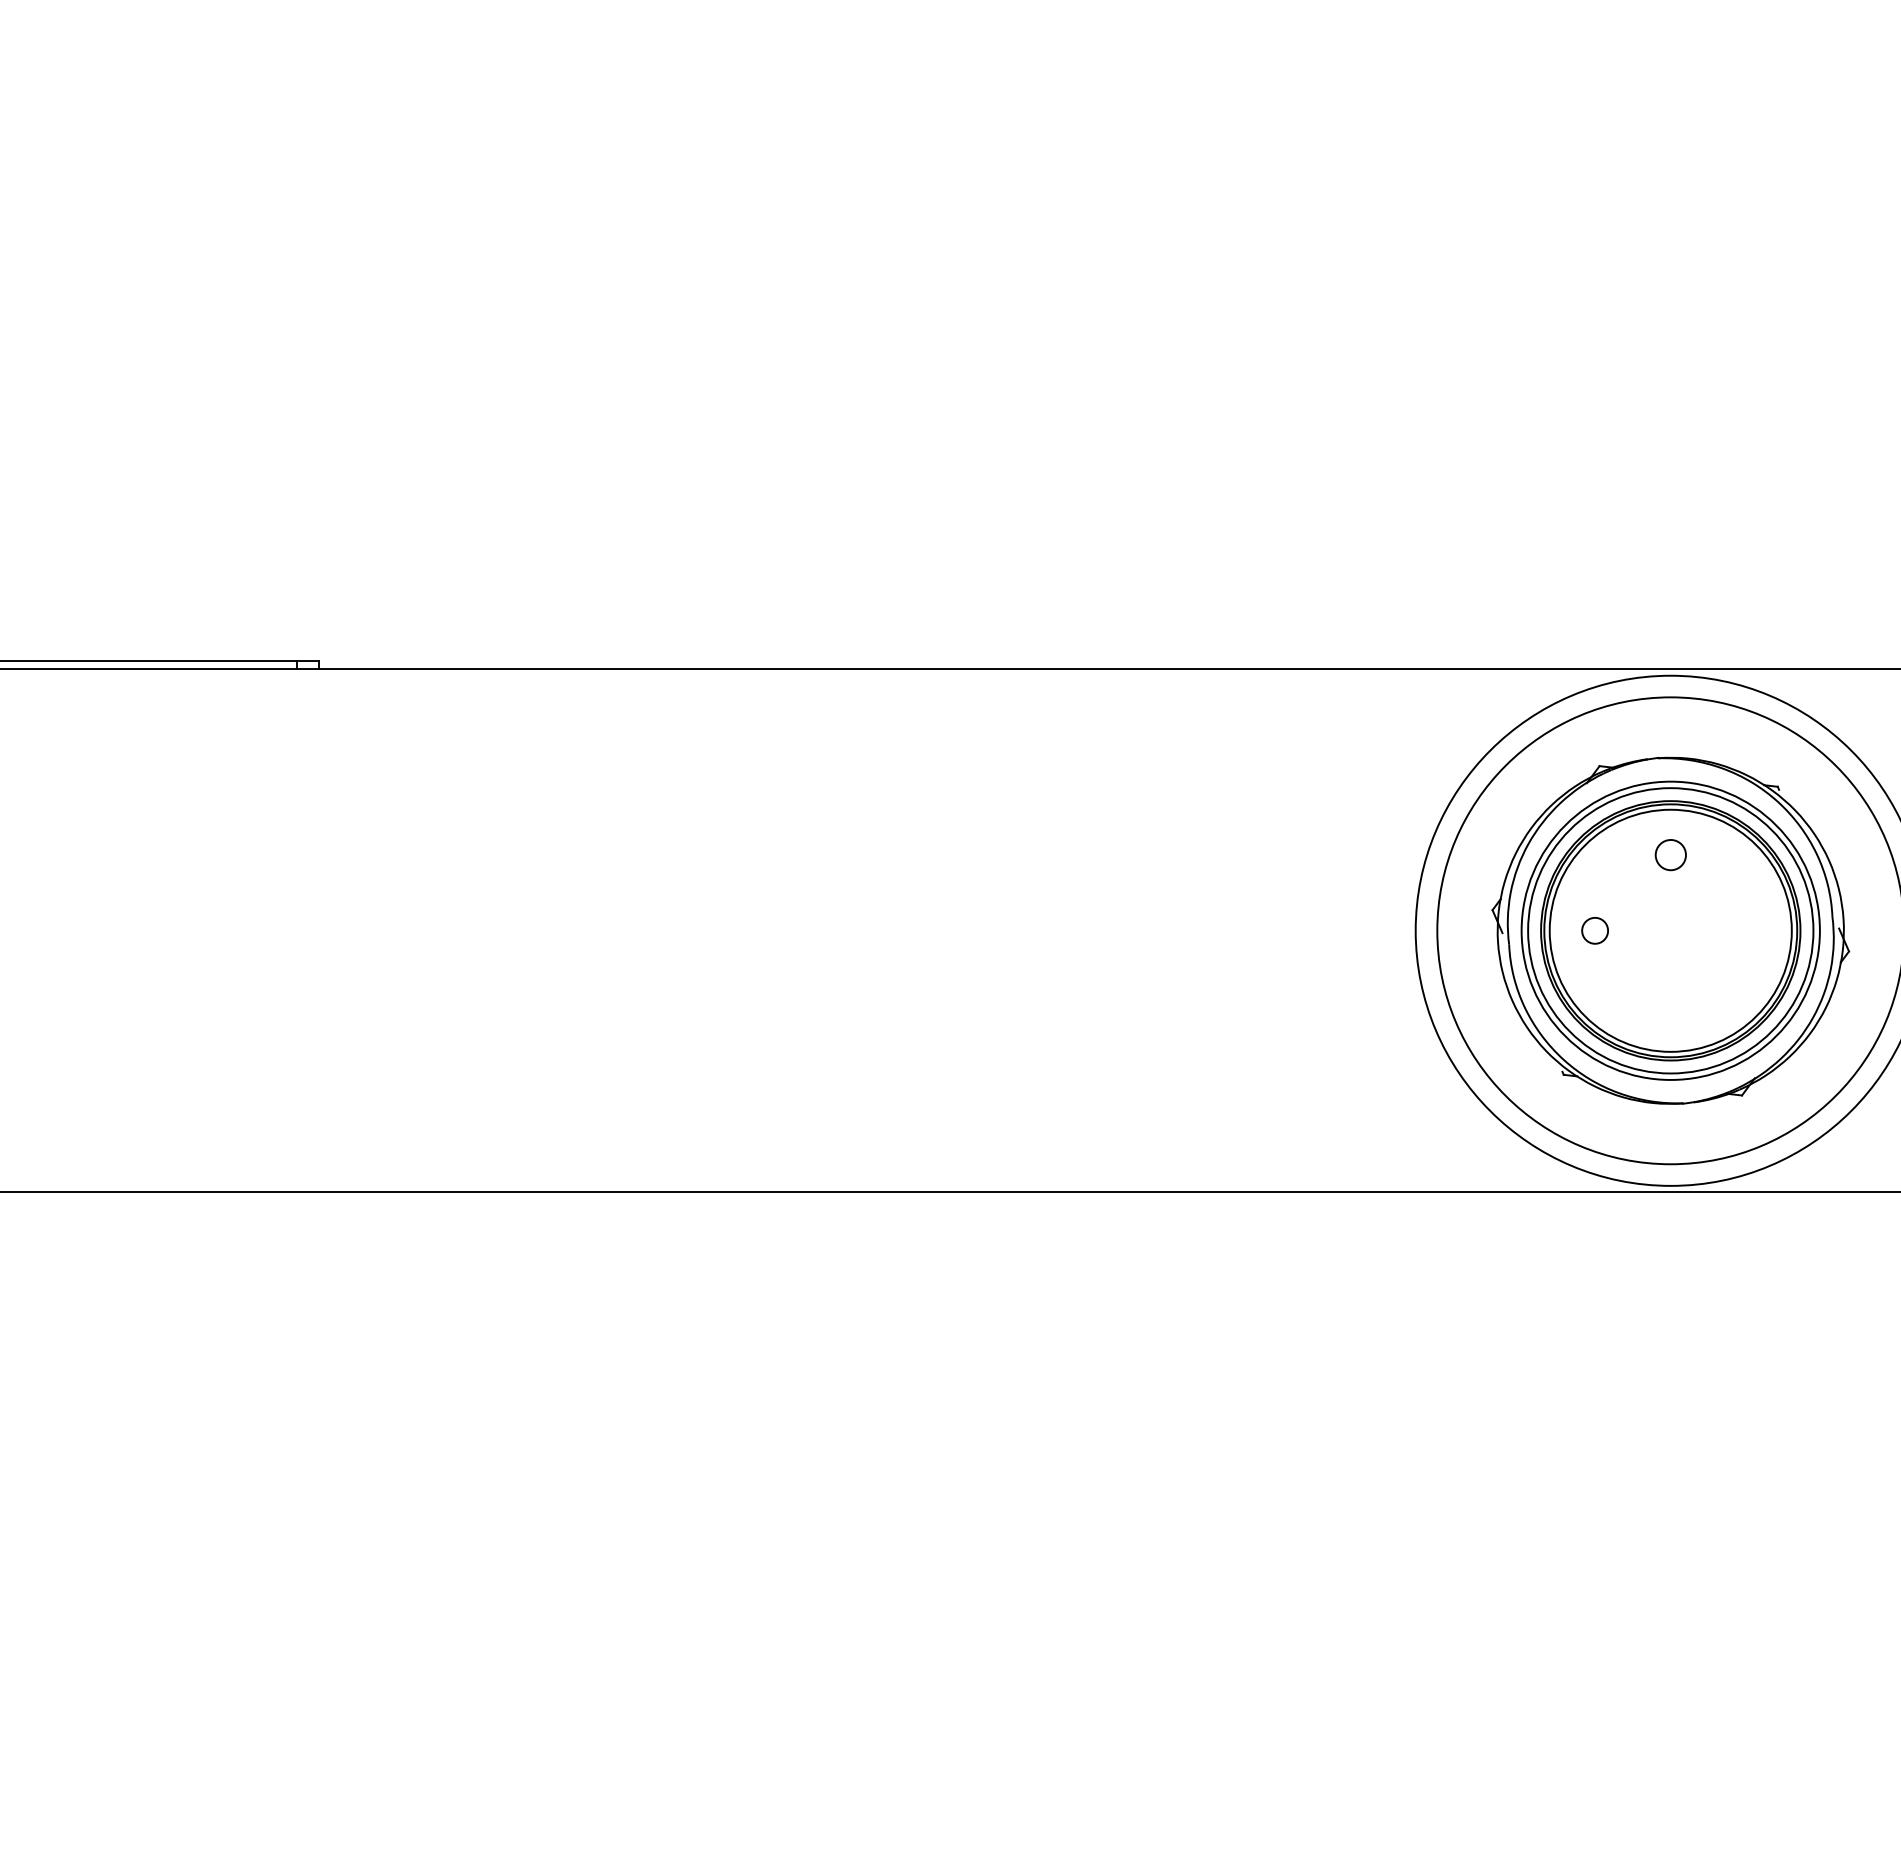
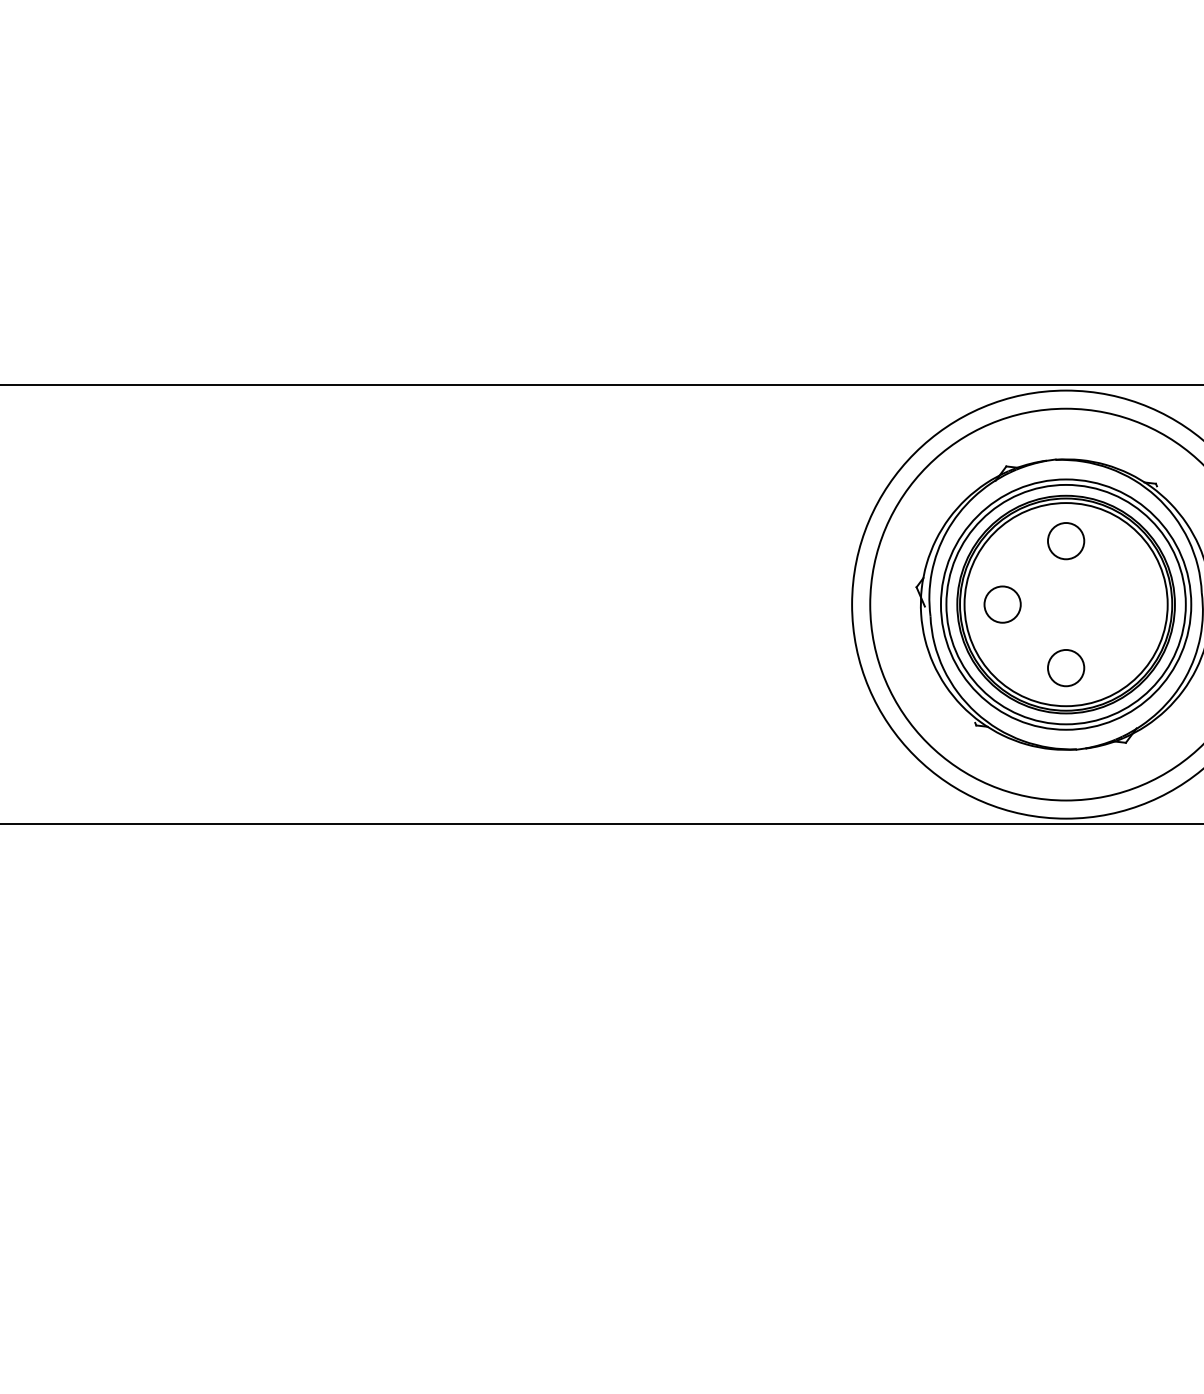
circle: (1670, 854) -> (1065, 540), size x1.43
circle: (1594, 930) -> (1002, 604), size x1.67
circle: (1670, 1006) -> (1065, 668), added

